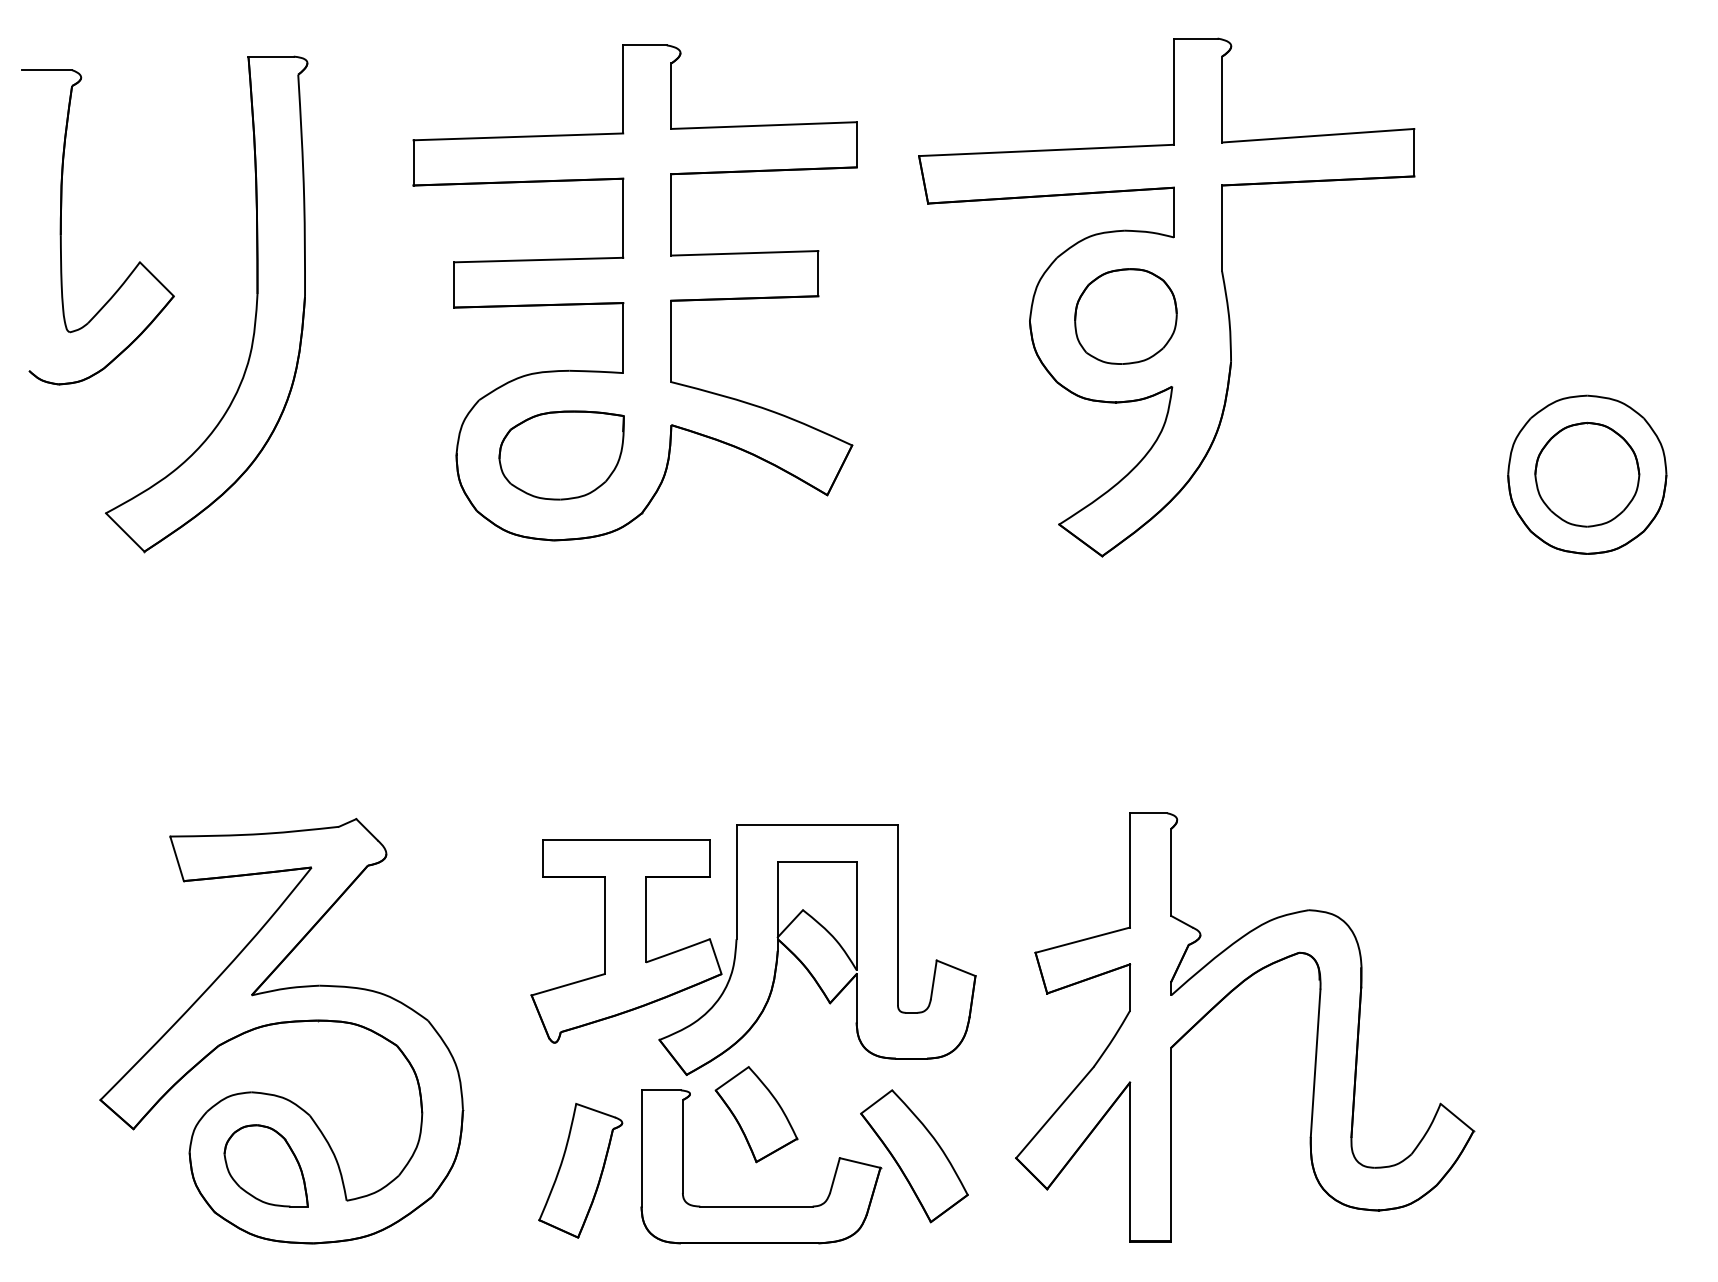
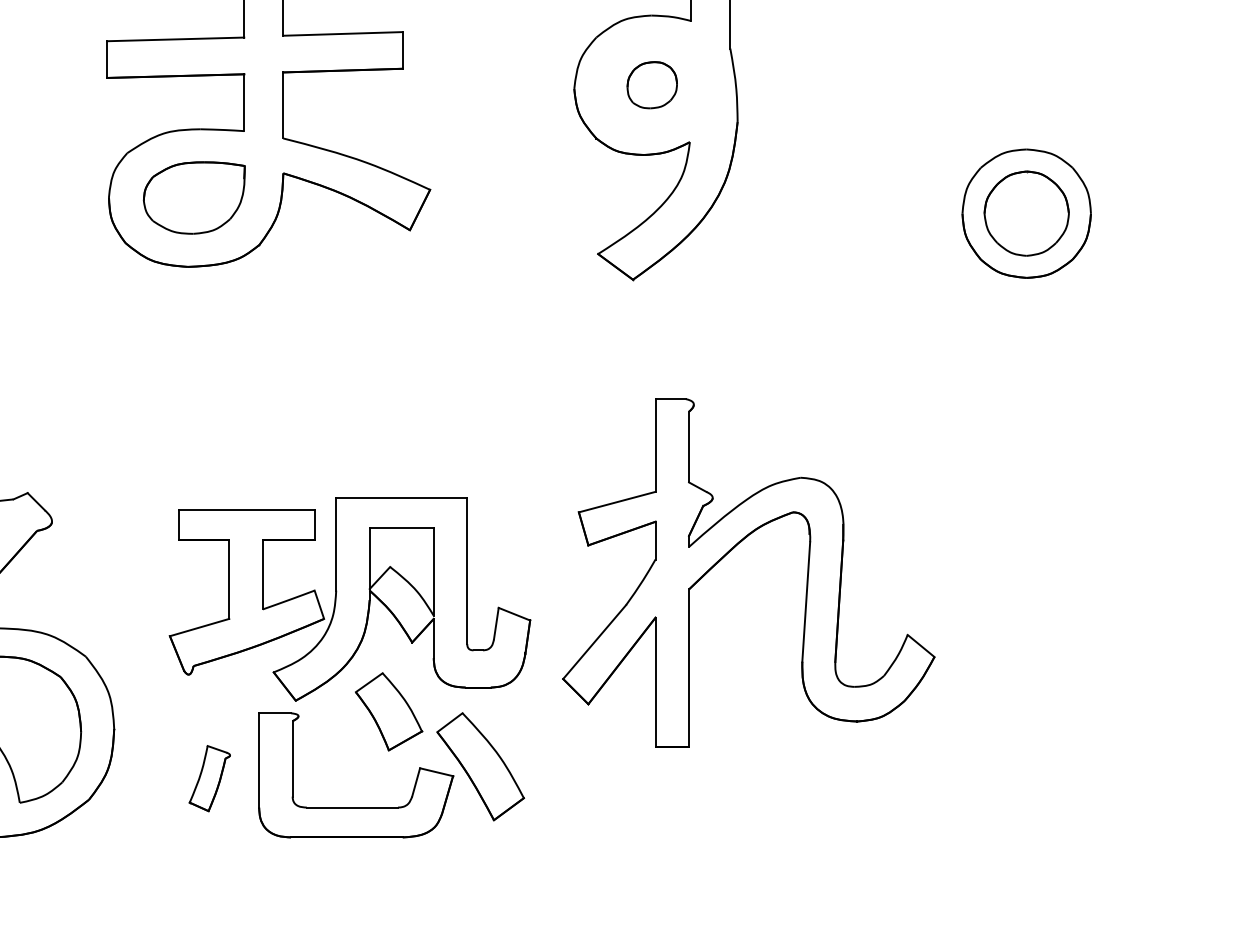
part: (1125, 316) -> (651, 85), size x0.6
part: (1223, 1000) -> (731, 551), moved
part: (756, 1114) -> (388, 711), moved
part: (580, 1170) -> (209, 778), size x0.6

